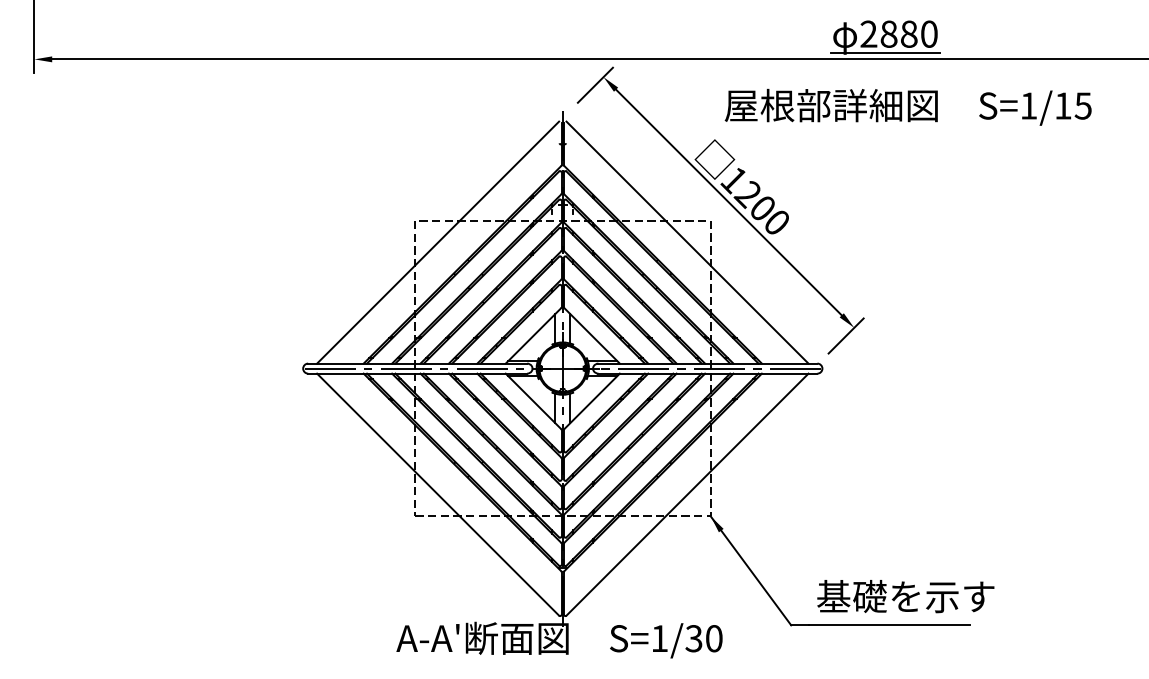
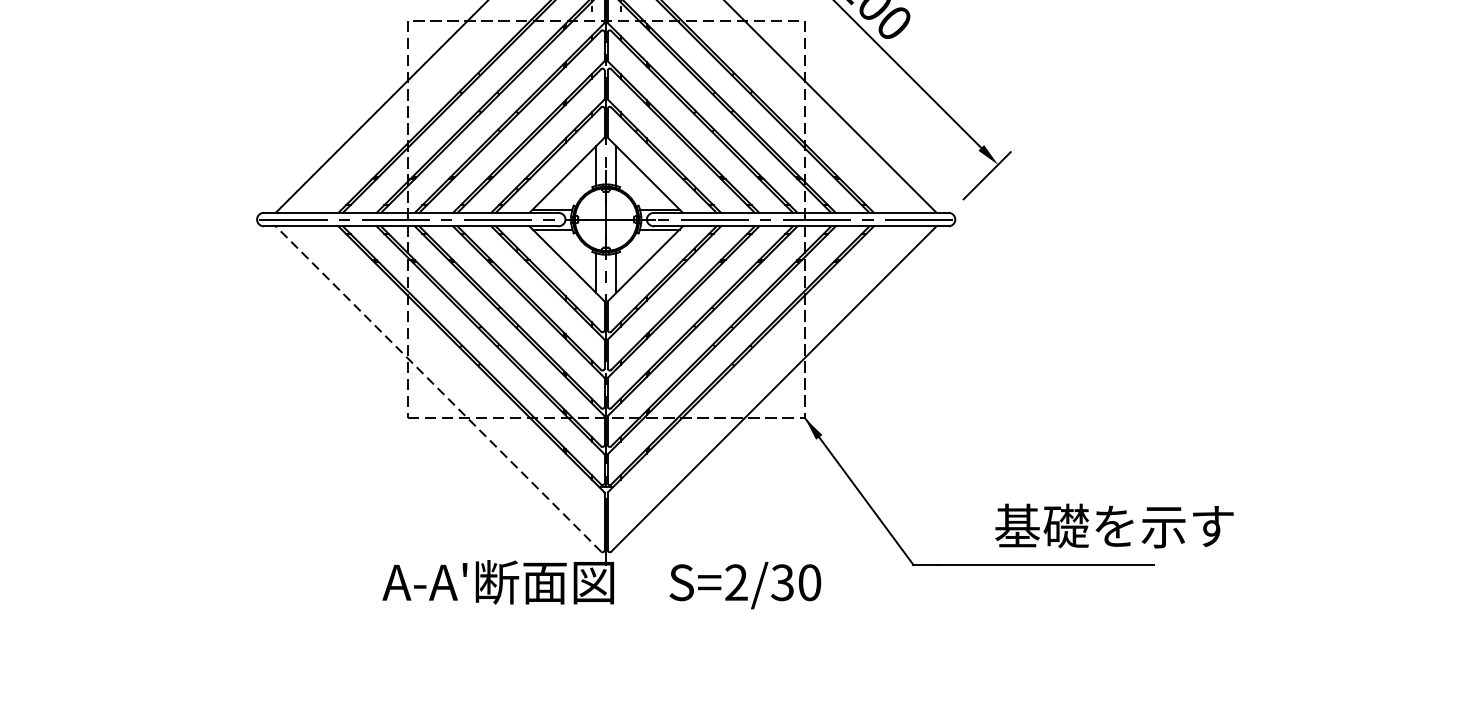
line: (437, 494) -> (437, 388), solid -> dashed
text: (905, 596) -> (1114, 525), moved
text: (659, 638) -> (736, 582), S=1/30 -> S=2/30

